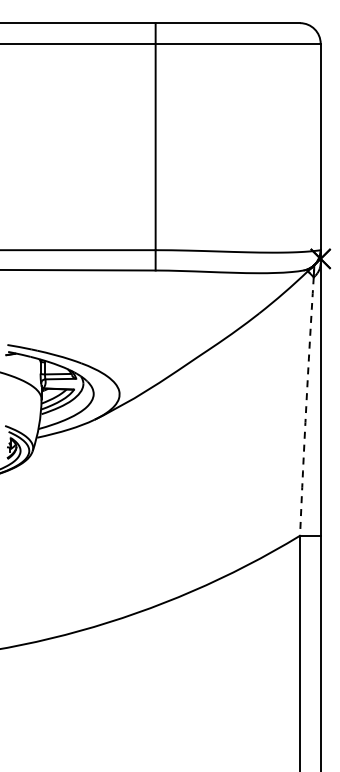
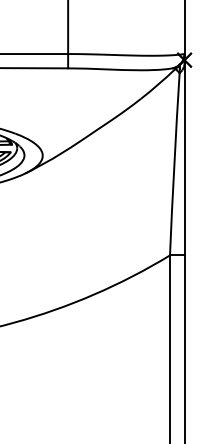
arc: (306, 406) -> (174, 164), dashed -> solid

